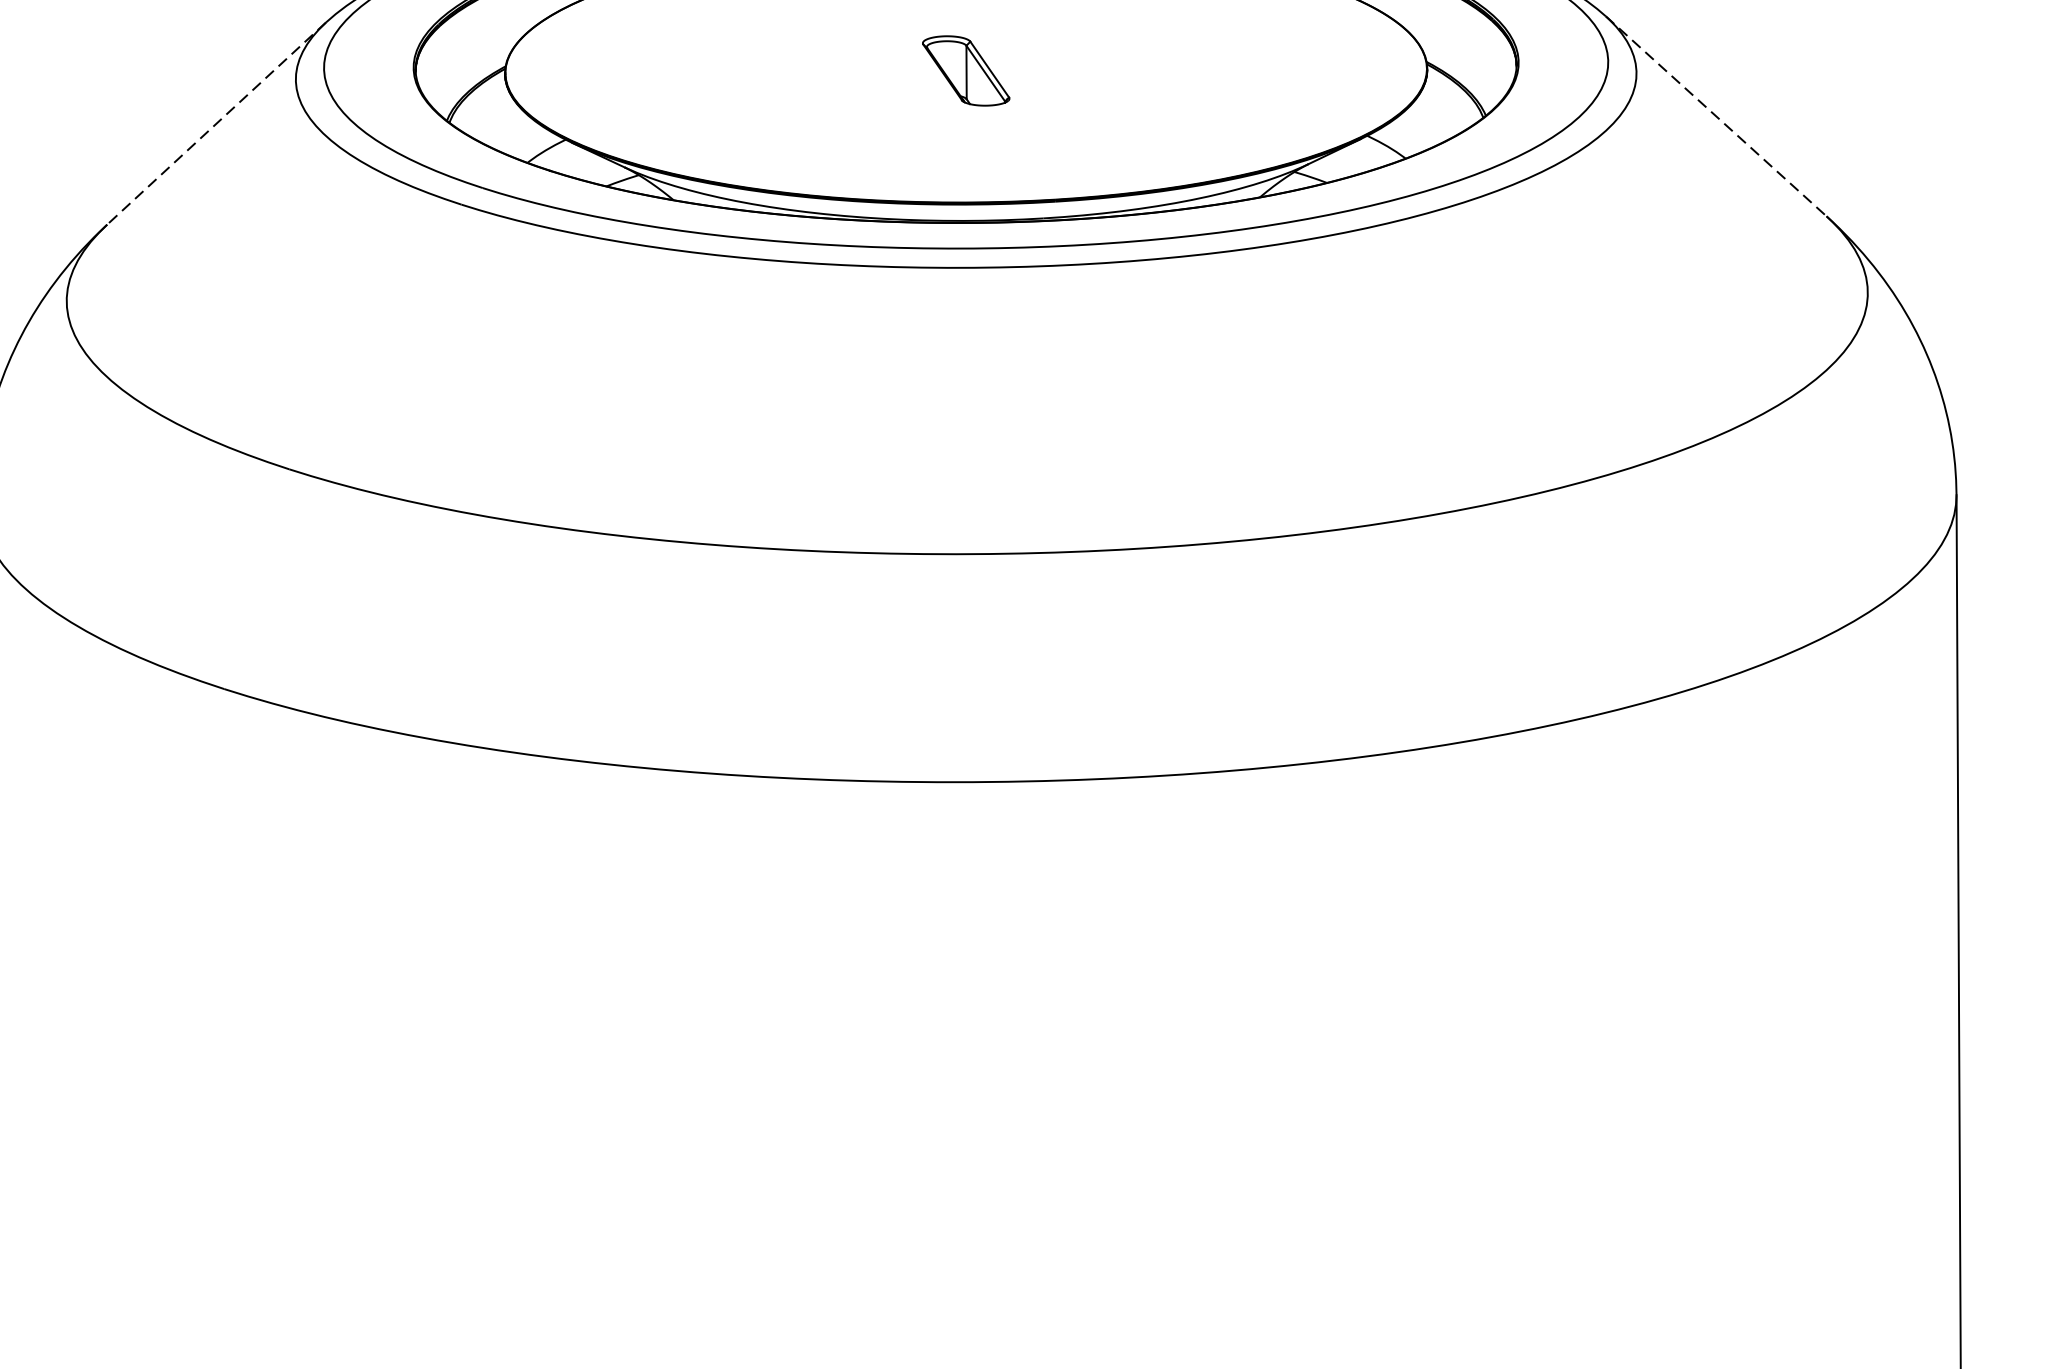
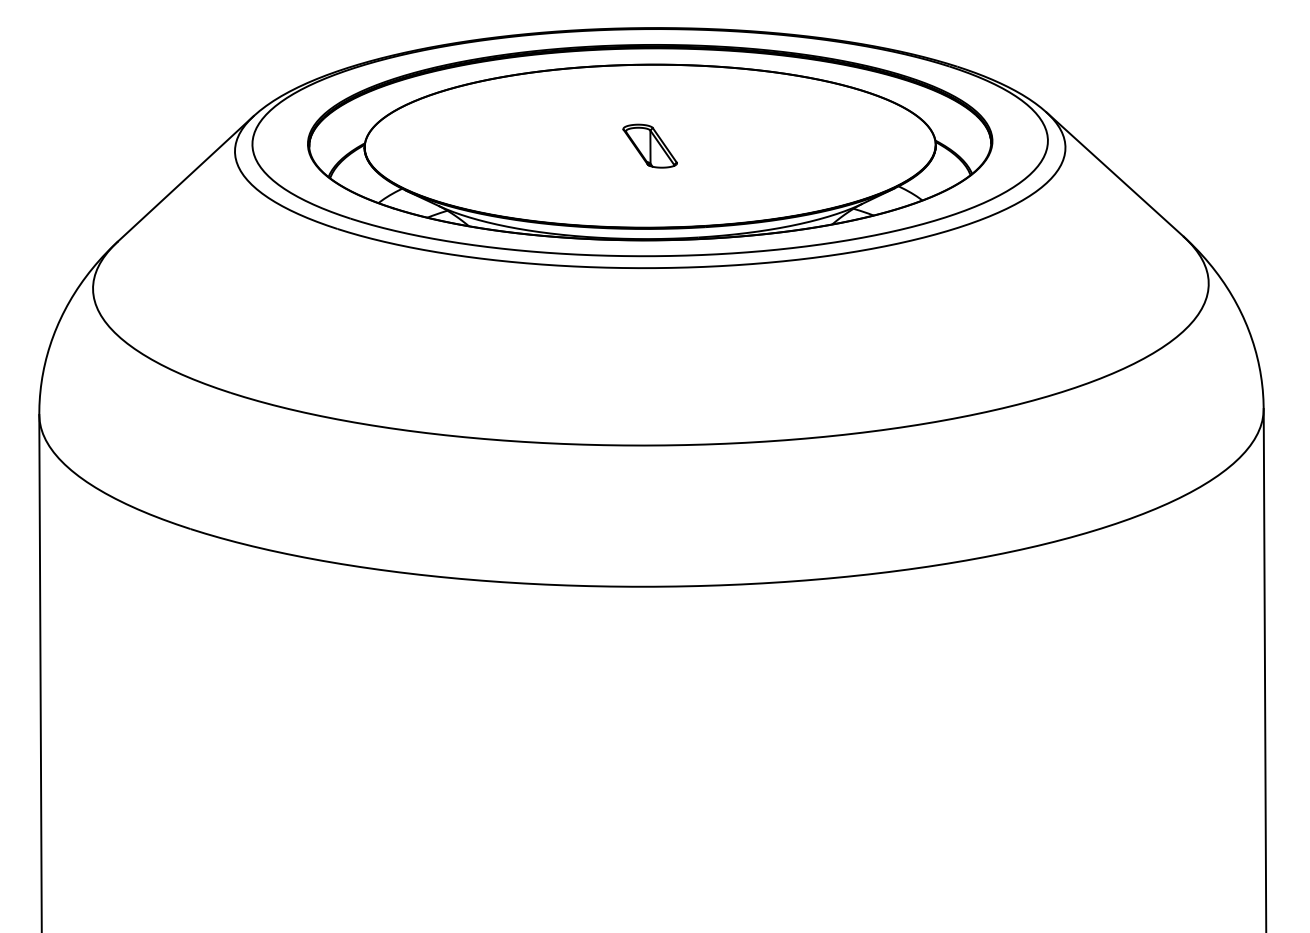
line: (1717, 116) -> (1115, 174), dashed -> solid
line: (215, 124) -> (185, 179), dashed -> solid

